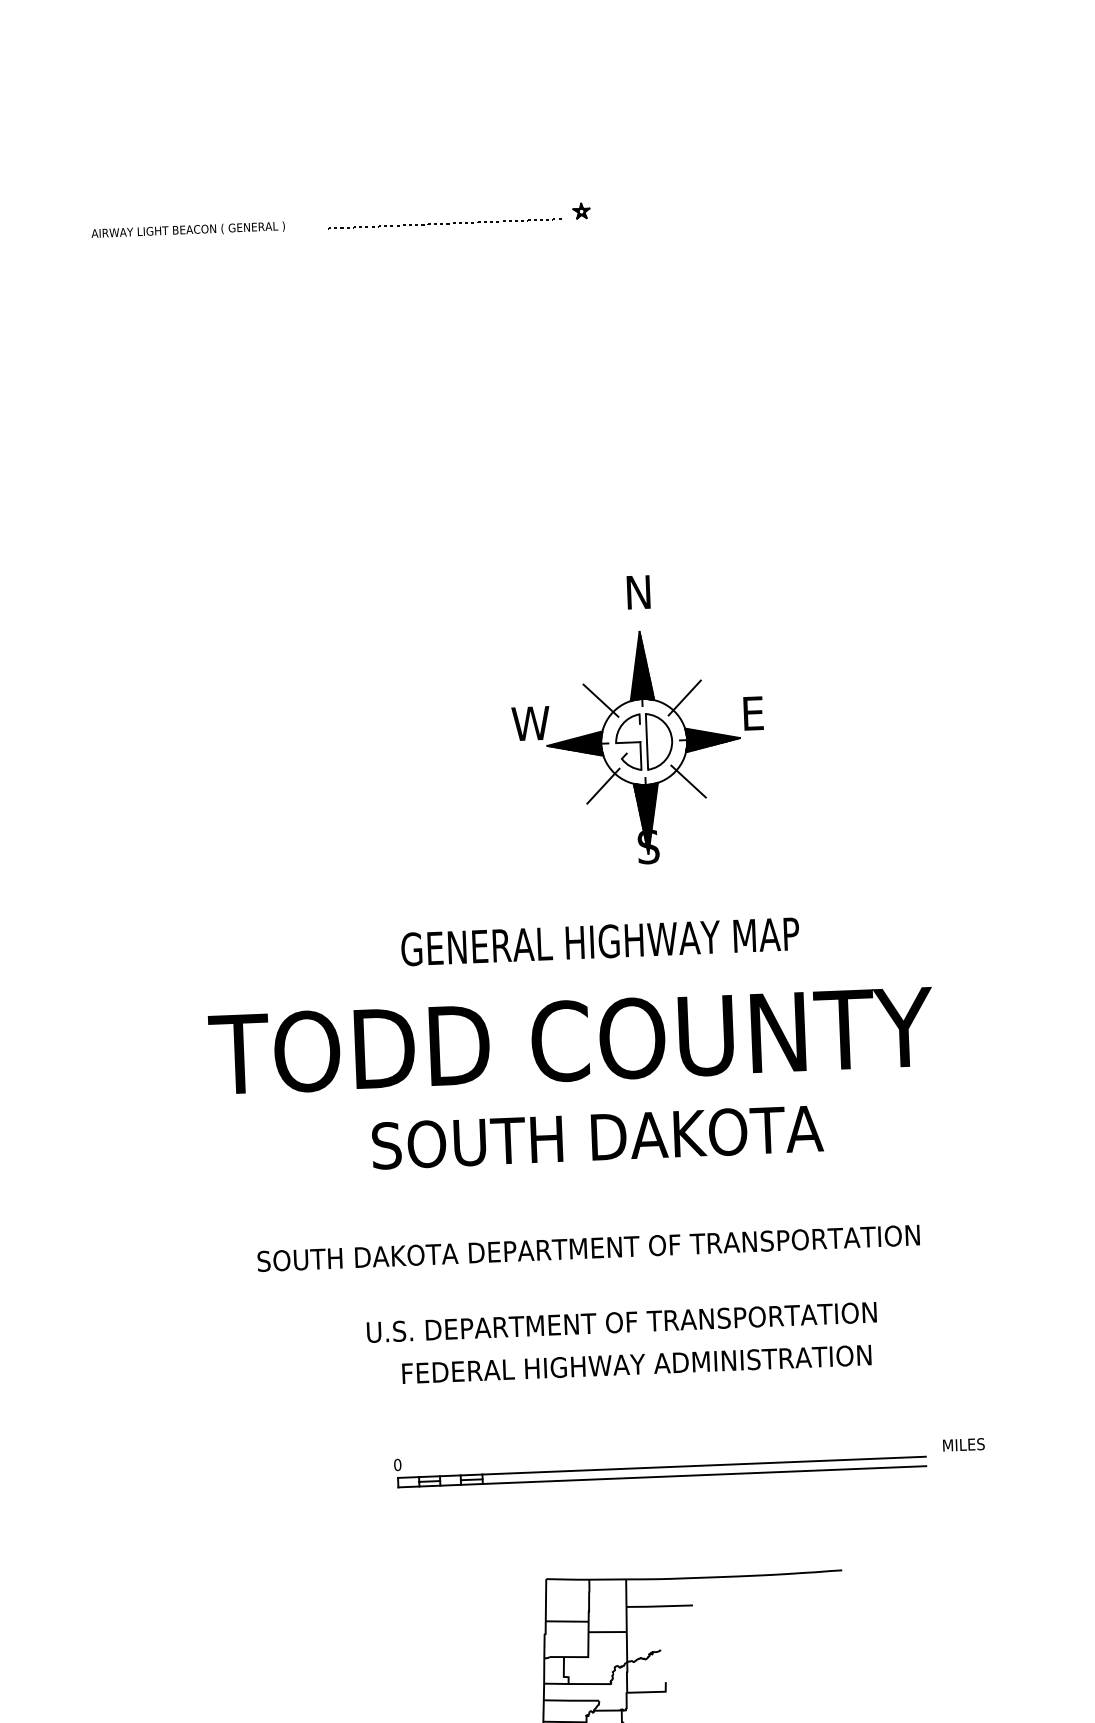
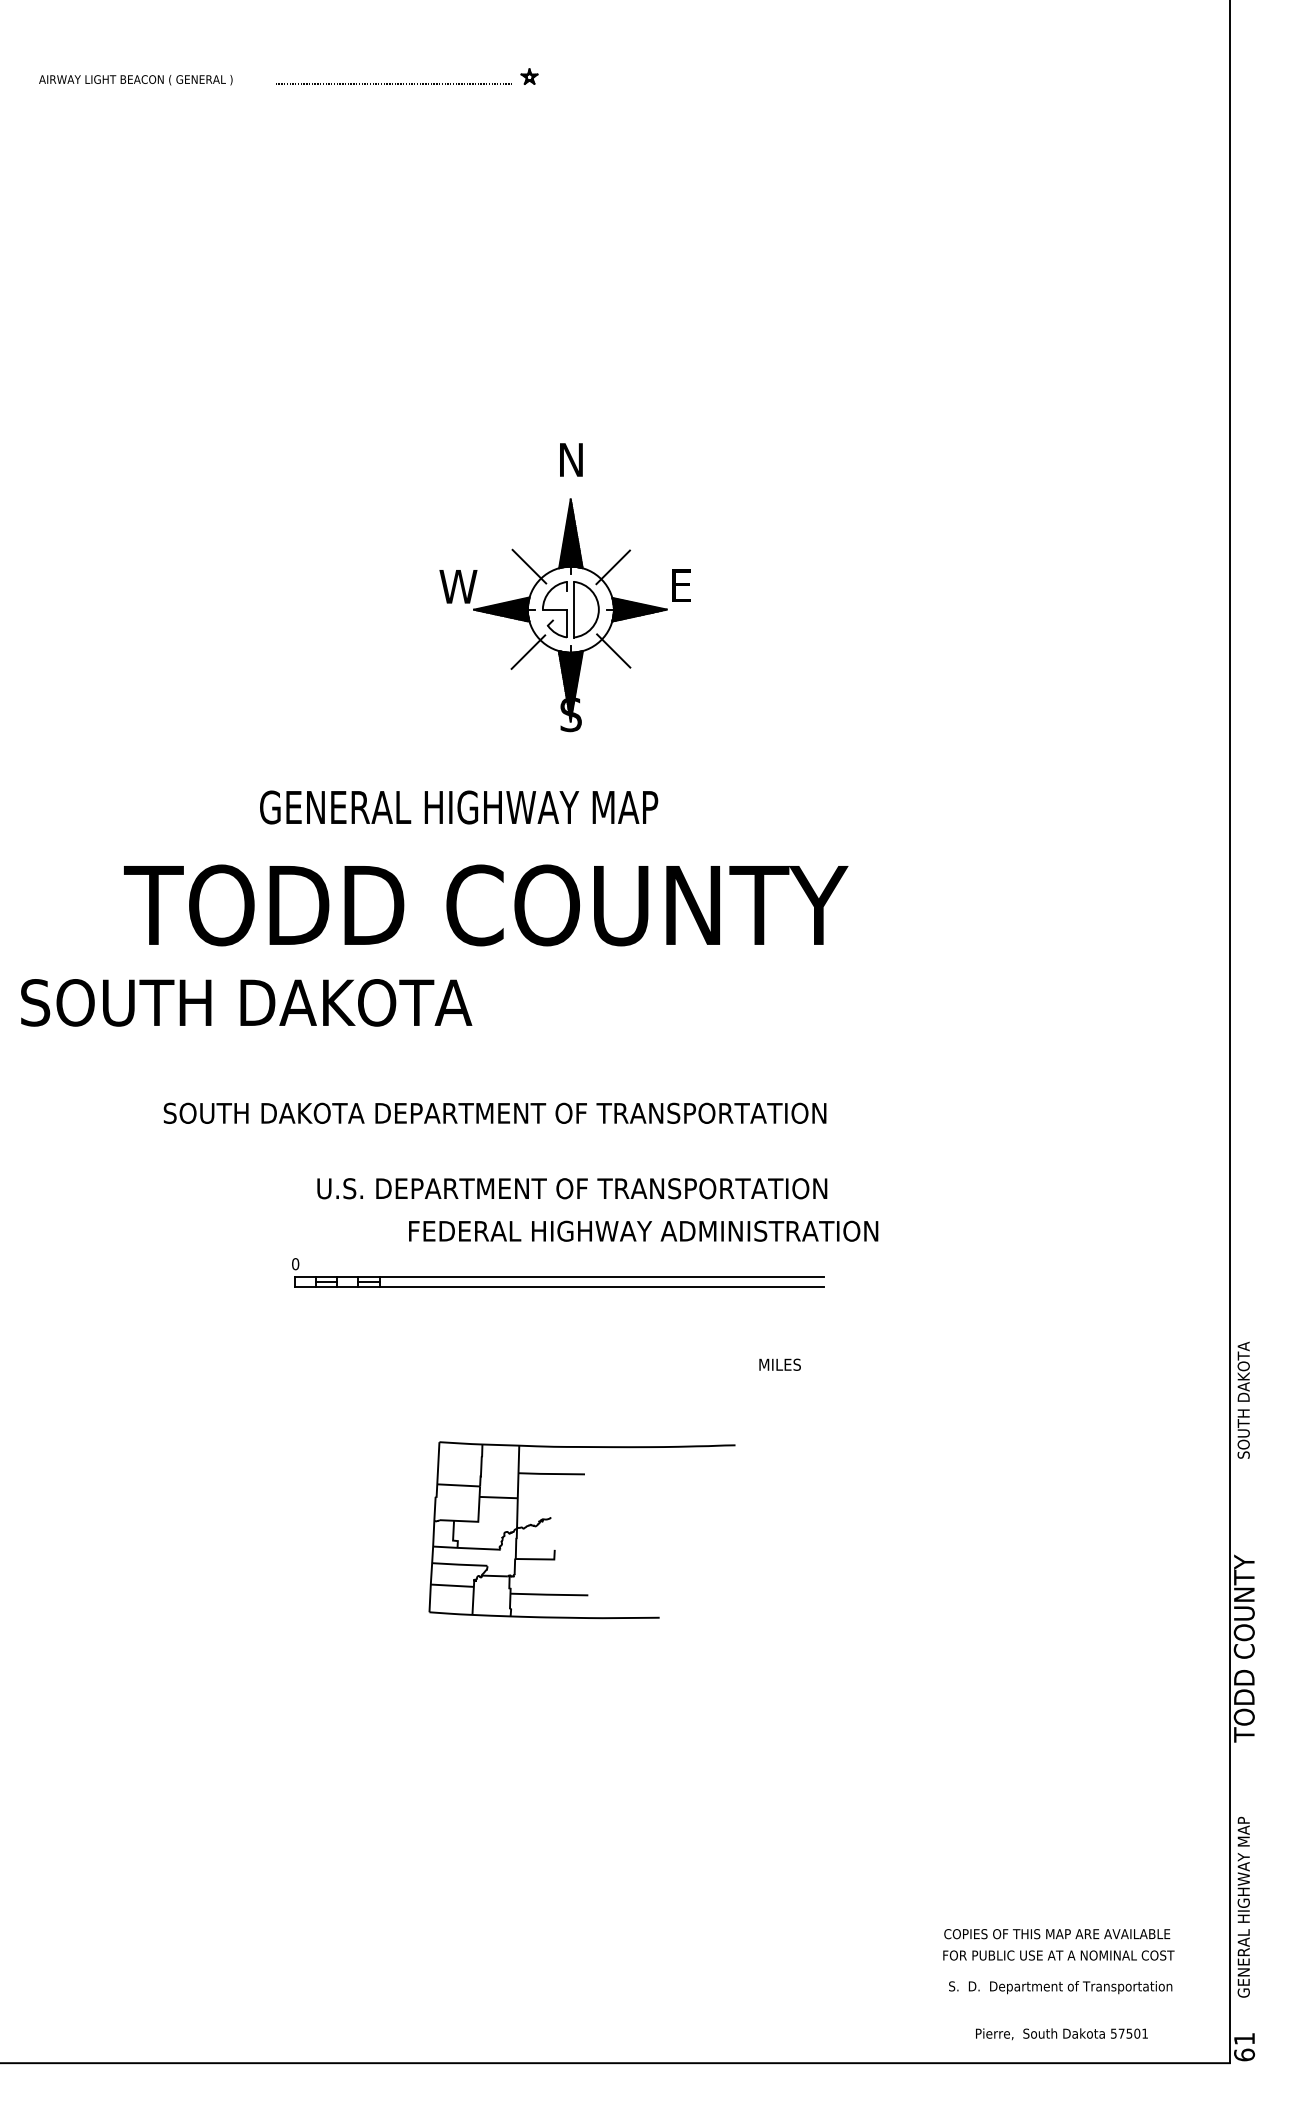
text: (600, 941) -> (459, 807), moved
text: (597, 1137) -> (246, 1002), moved
text: (622, 1322) -> (572, 1188), moved
text: (636, 1363) -> (643, 1230), moved
text: (963, 1444) -> (779, 1364), moved
part: (660, 1462) -> (558, 1272), moved

